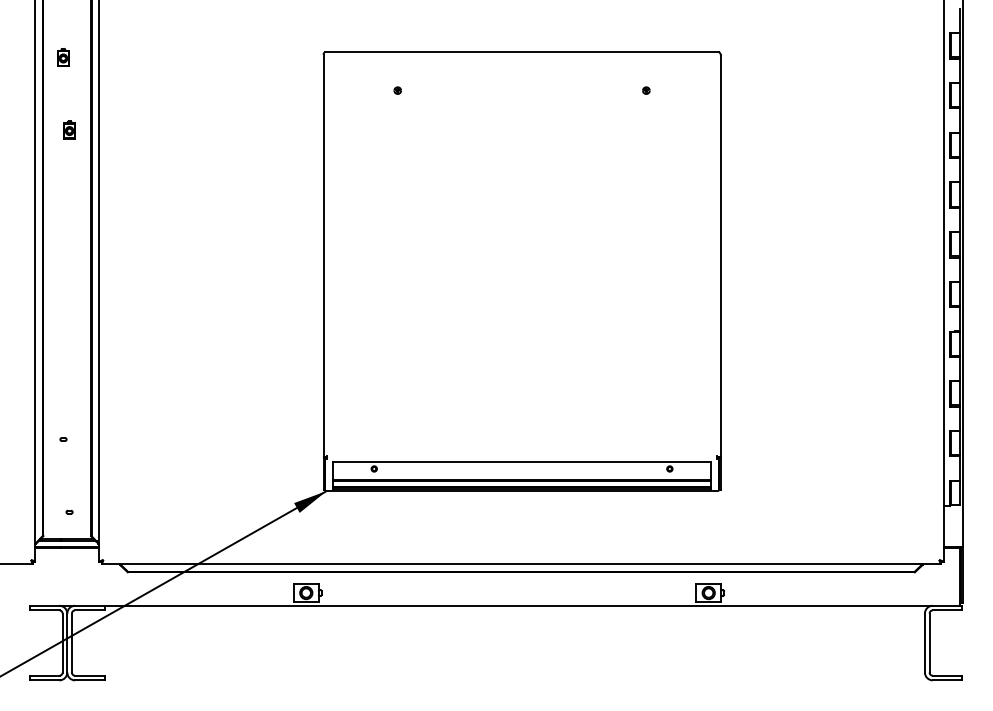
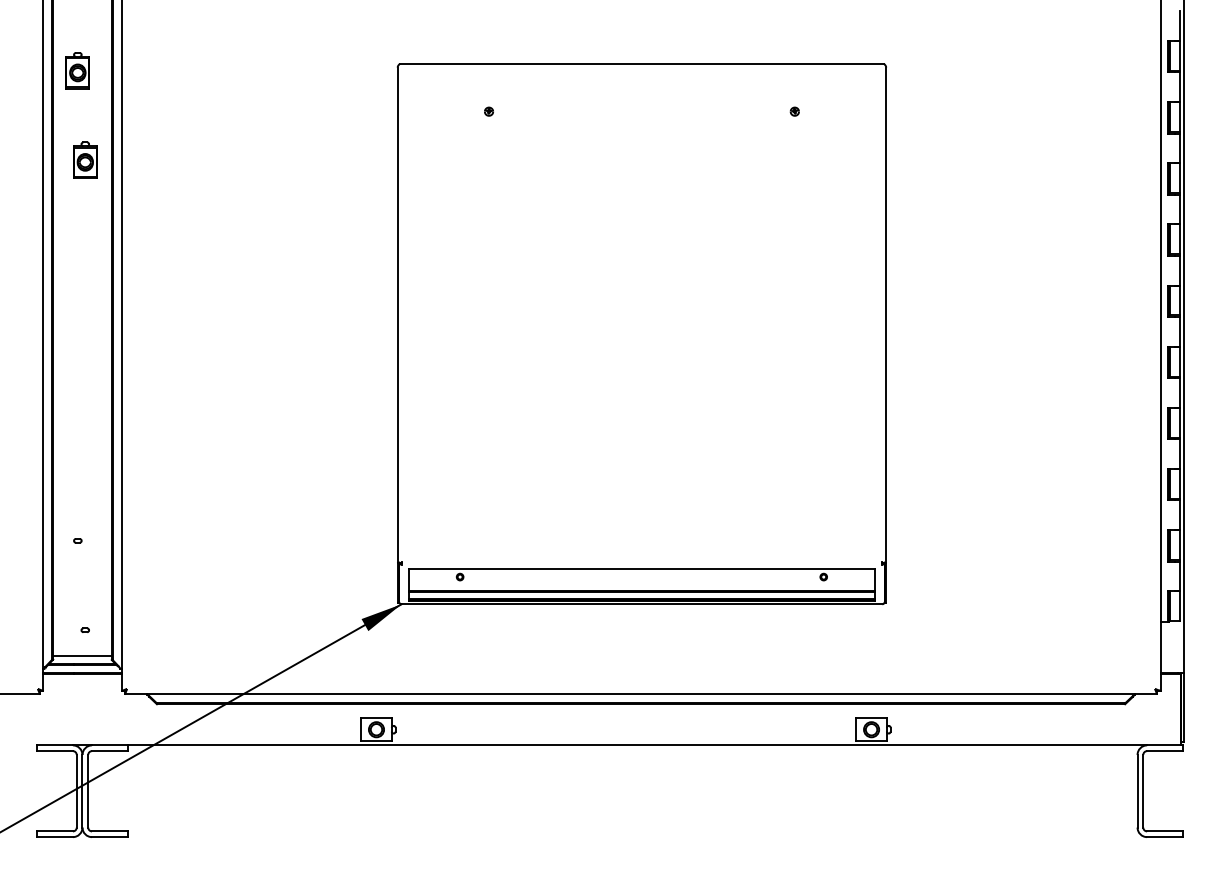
part: (63, 57) -> (77, 70), size x1.67
part: (69, 129) -> (85, 159), size x1.67
line: (67, 532) -> (82, 655), added

